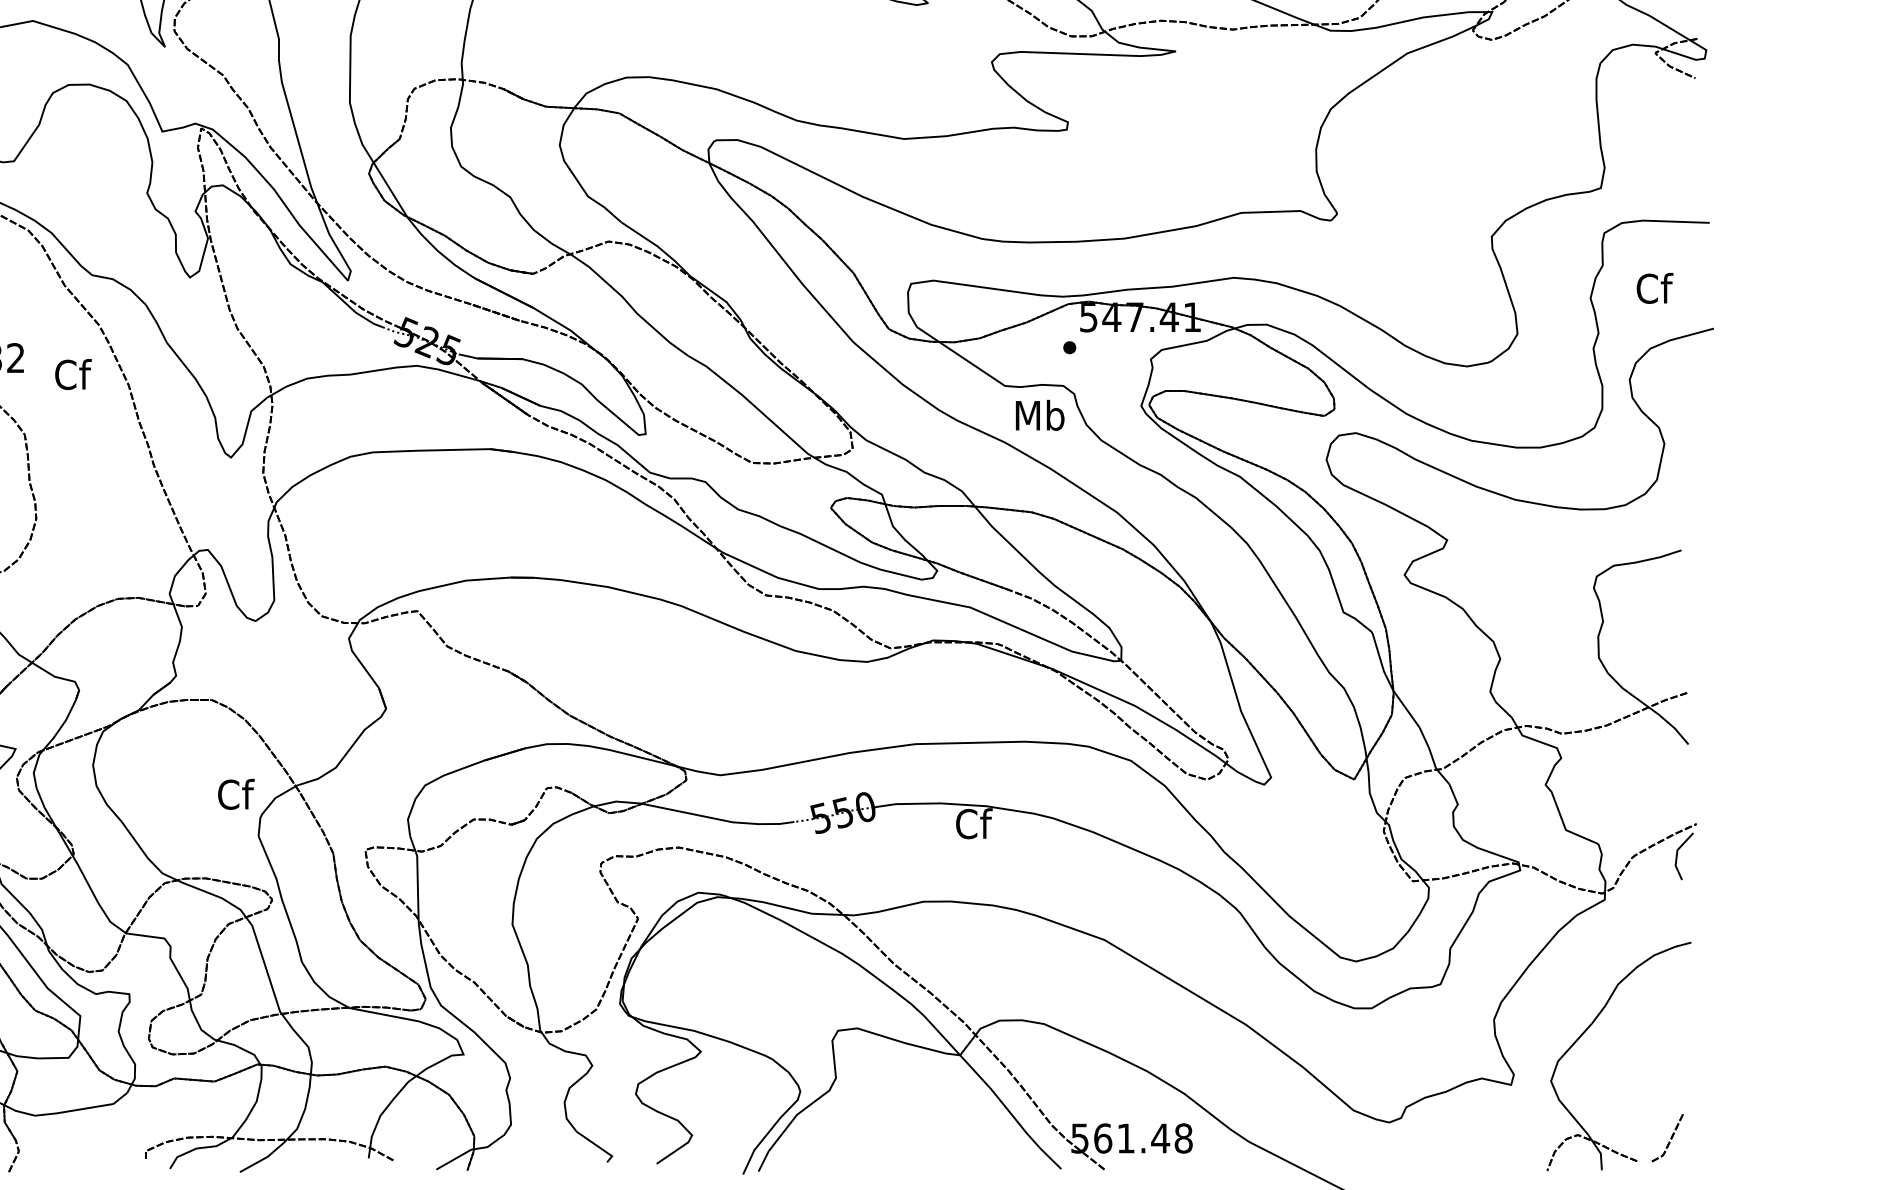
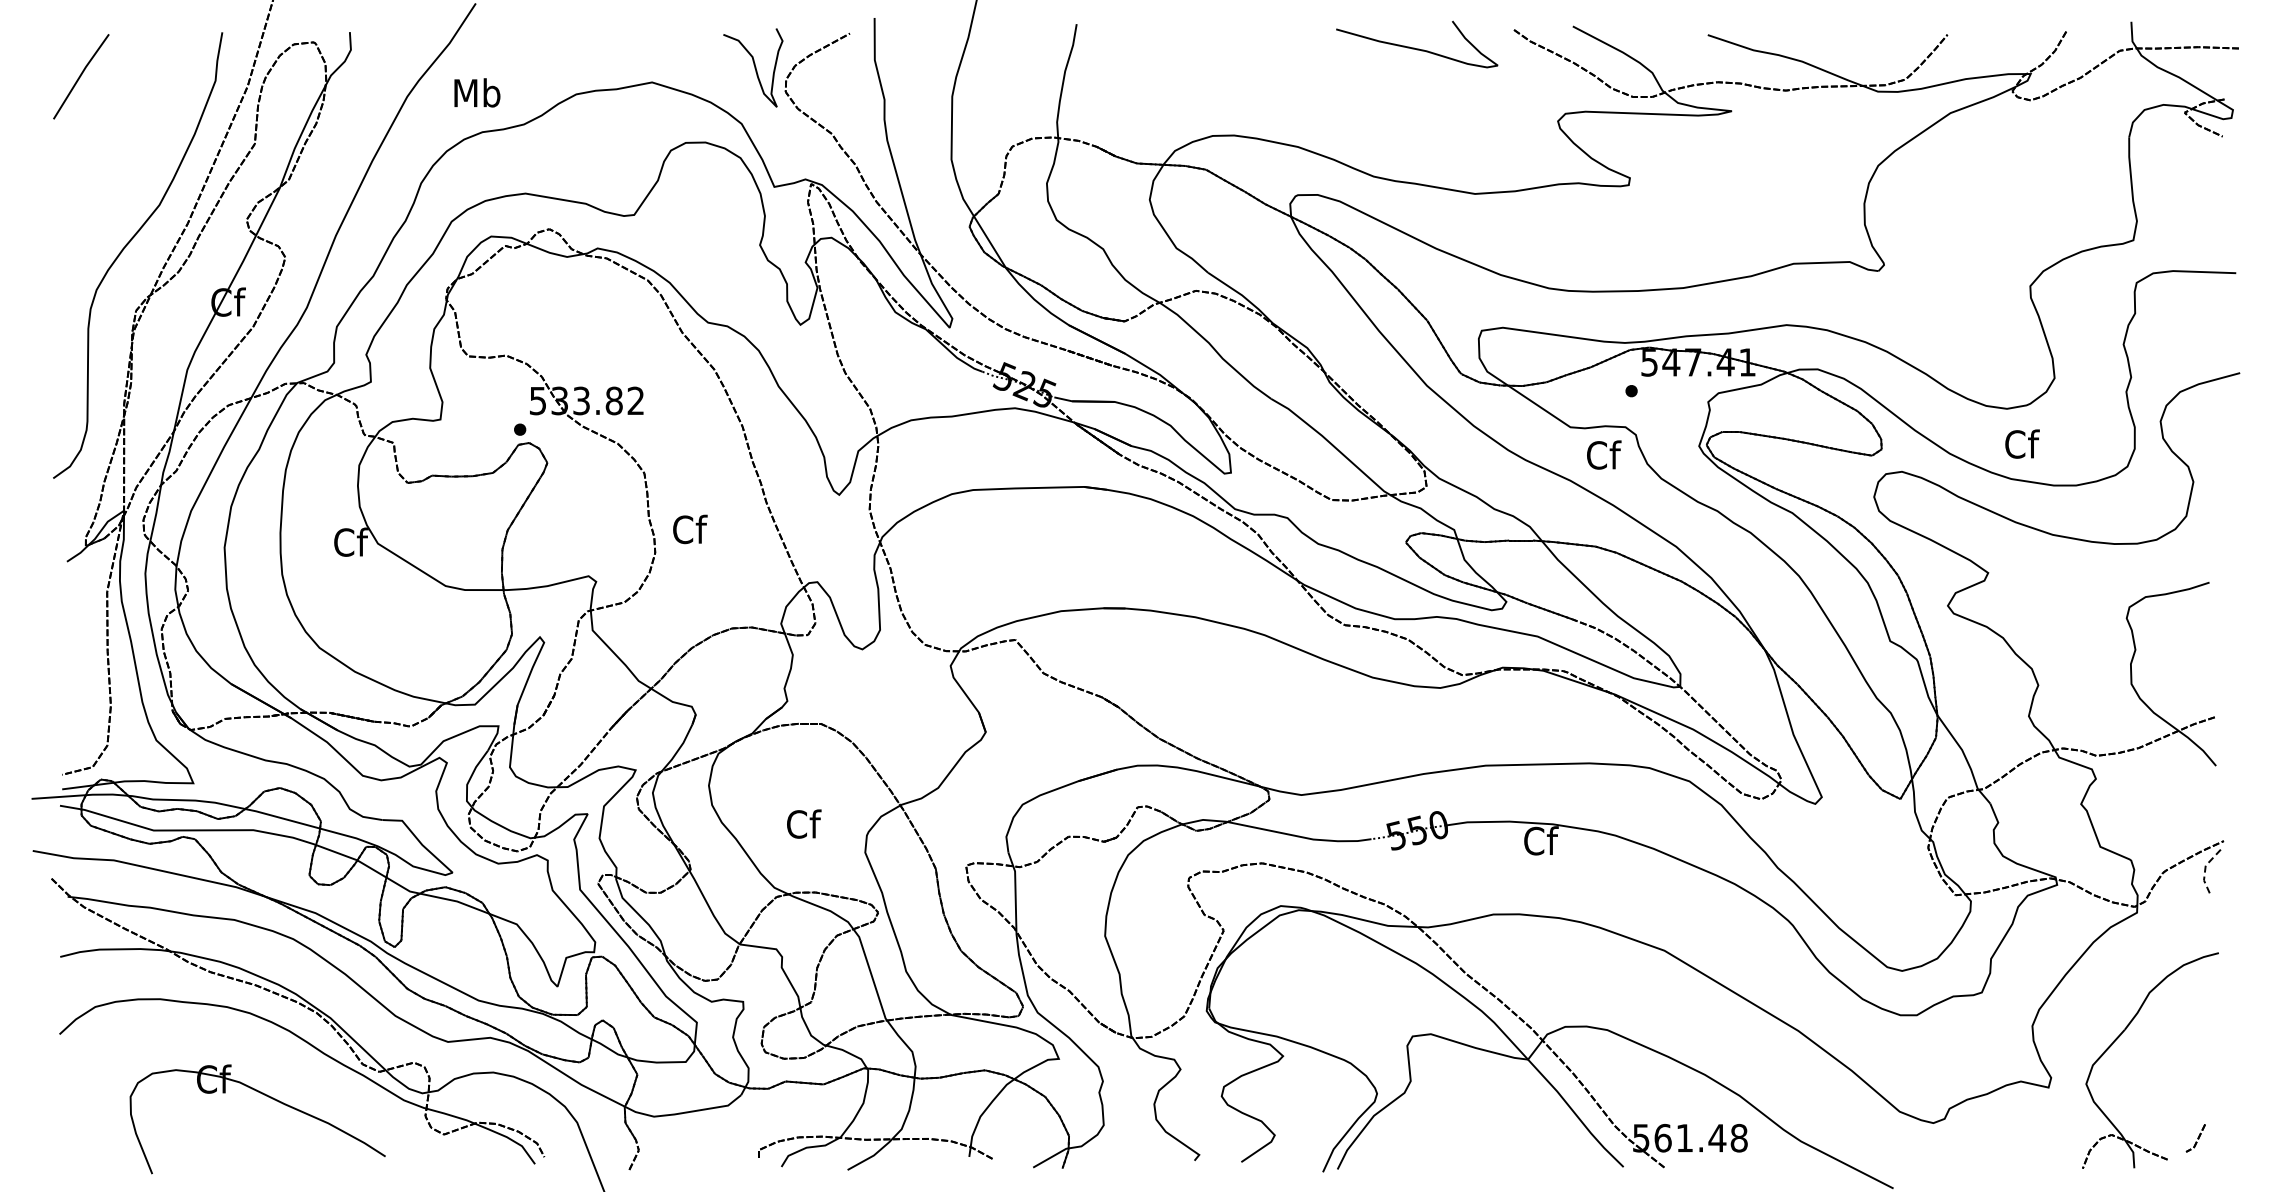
text: (1655, 287) -> (2022, 443), moved
text: (73, 374) -> (690, 529), moved
text: (1040, 414) -> (1603, 454), Mb -> Cf
text: (236, 793) -> (804, 823), moved
line: (1677, 854) -> (2205, 869), solid -> dashed
part: (1667, 1137) -> (2196, 1137), size x0.6

